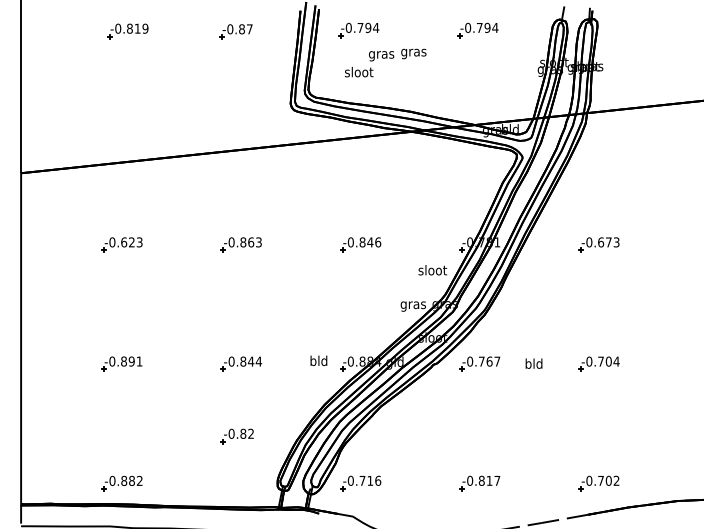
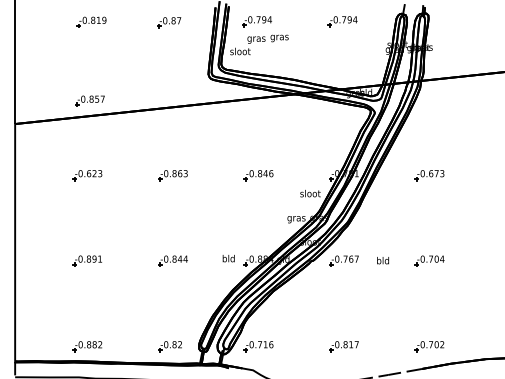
text: (385, 62) -> (259, 44), moved
part: (125, 140) -> (90, 100), added
part: (236, 436) -> (169, 346), moved

